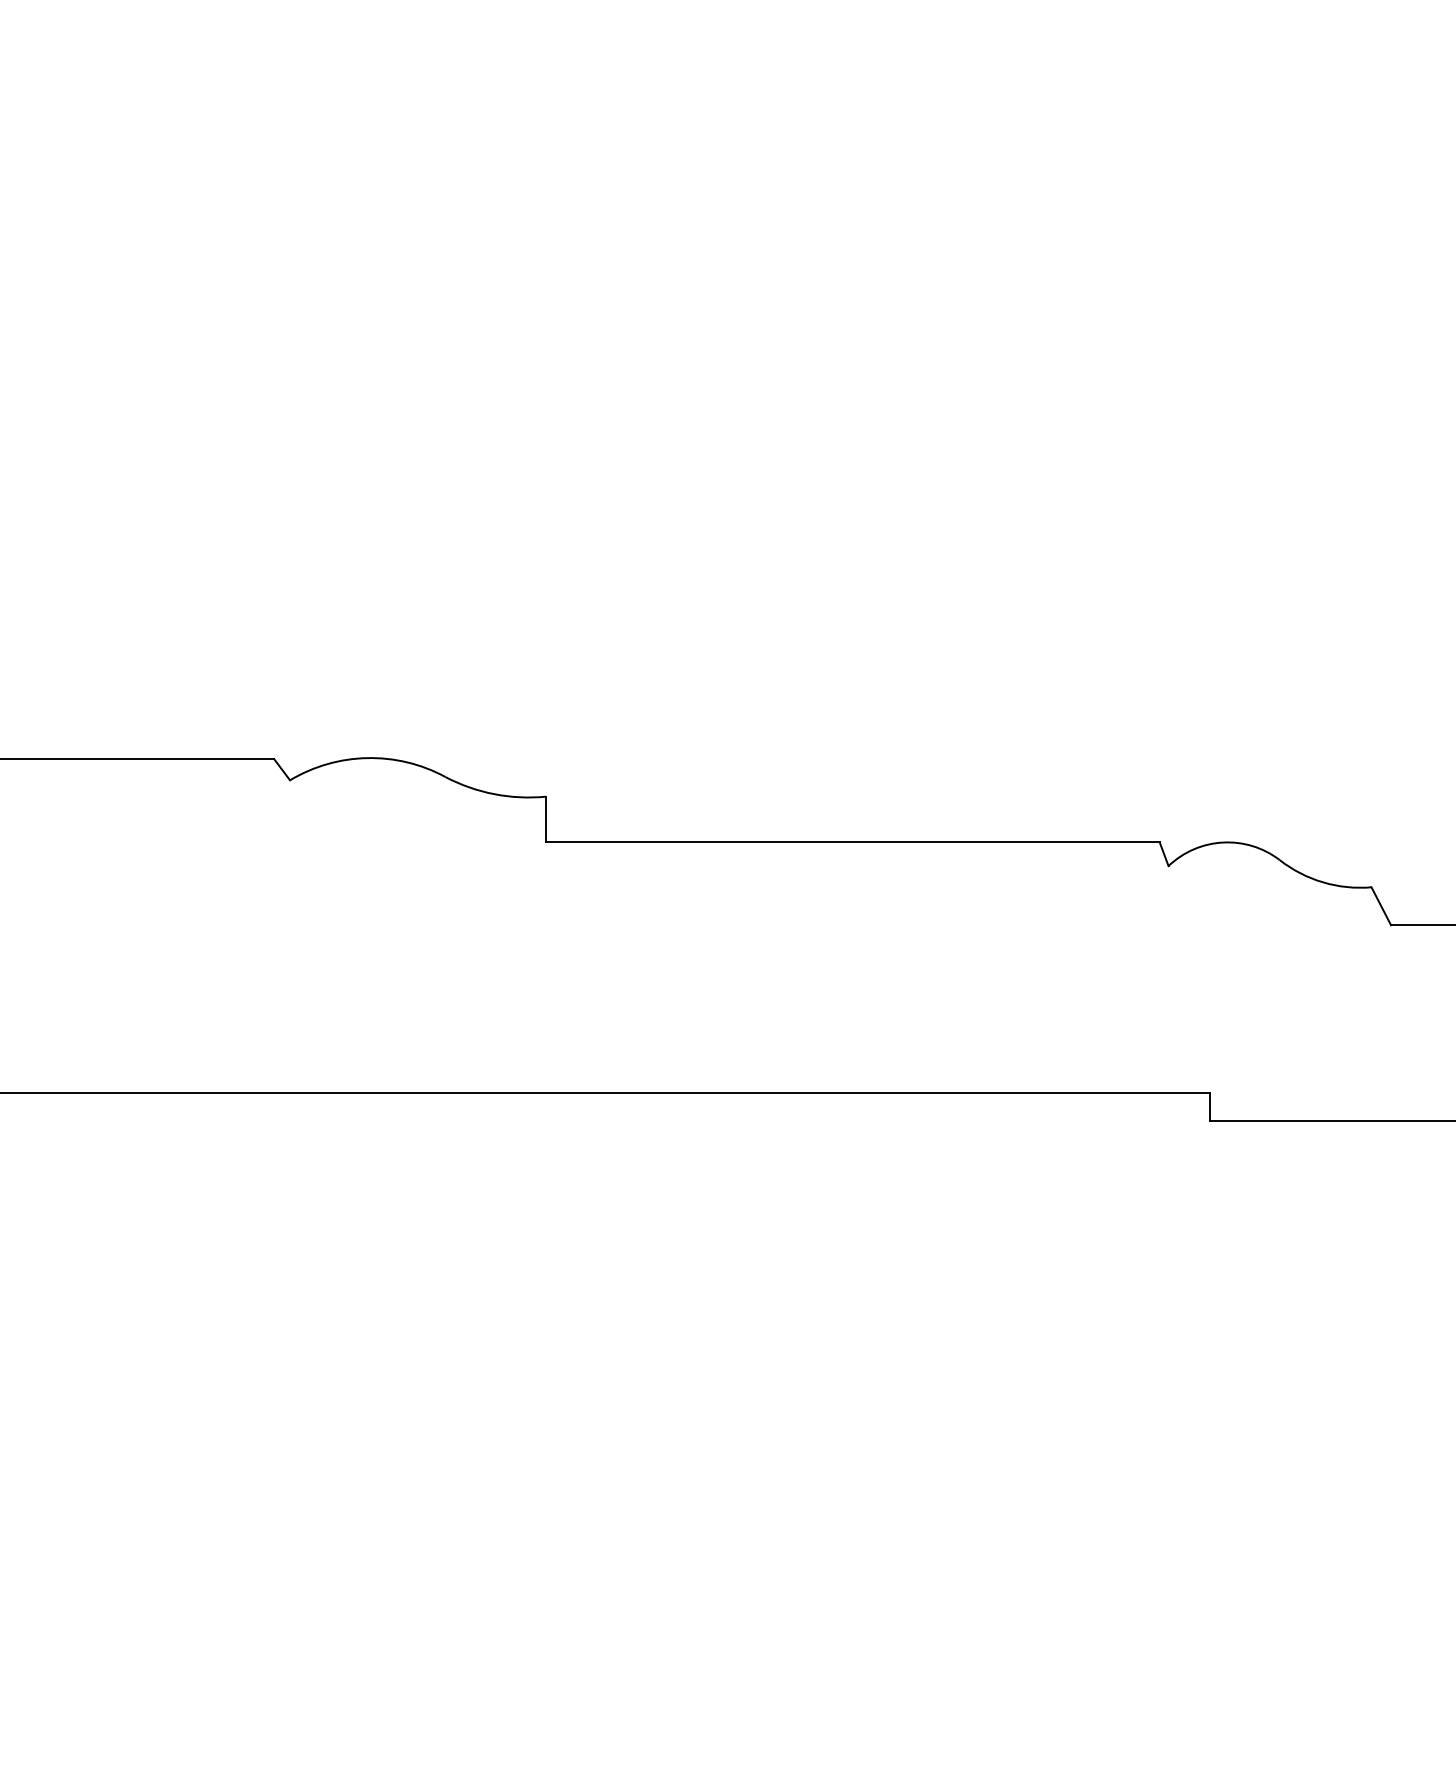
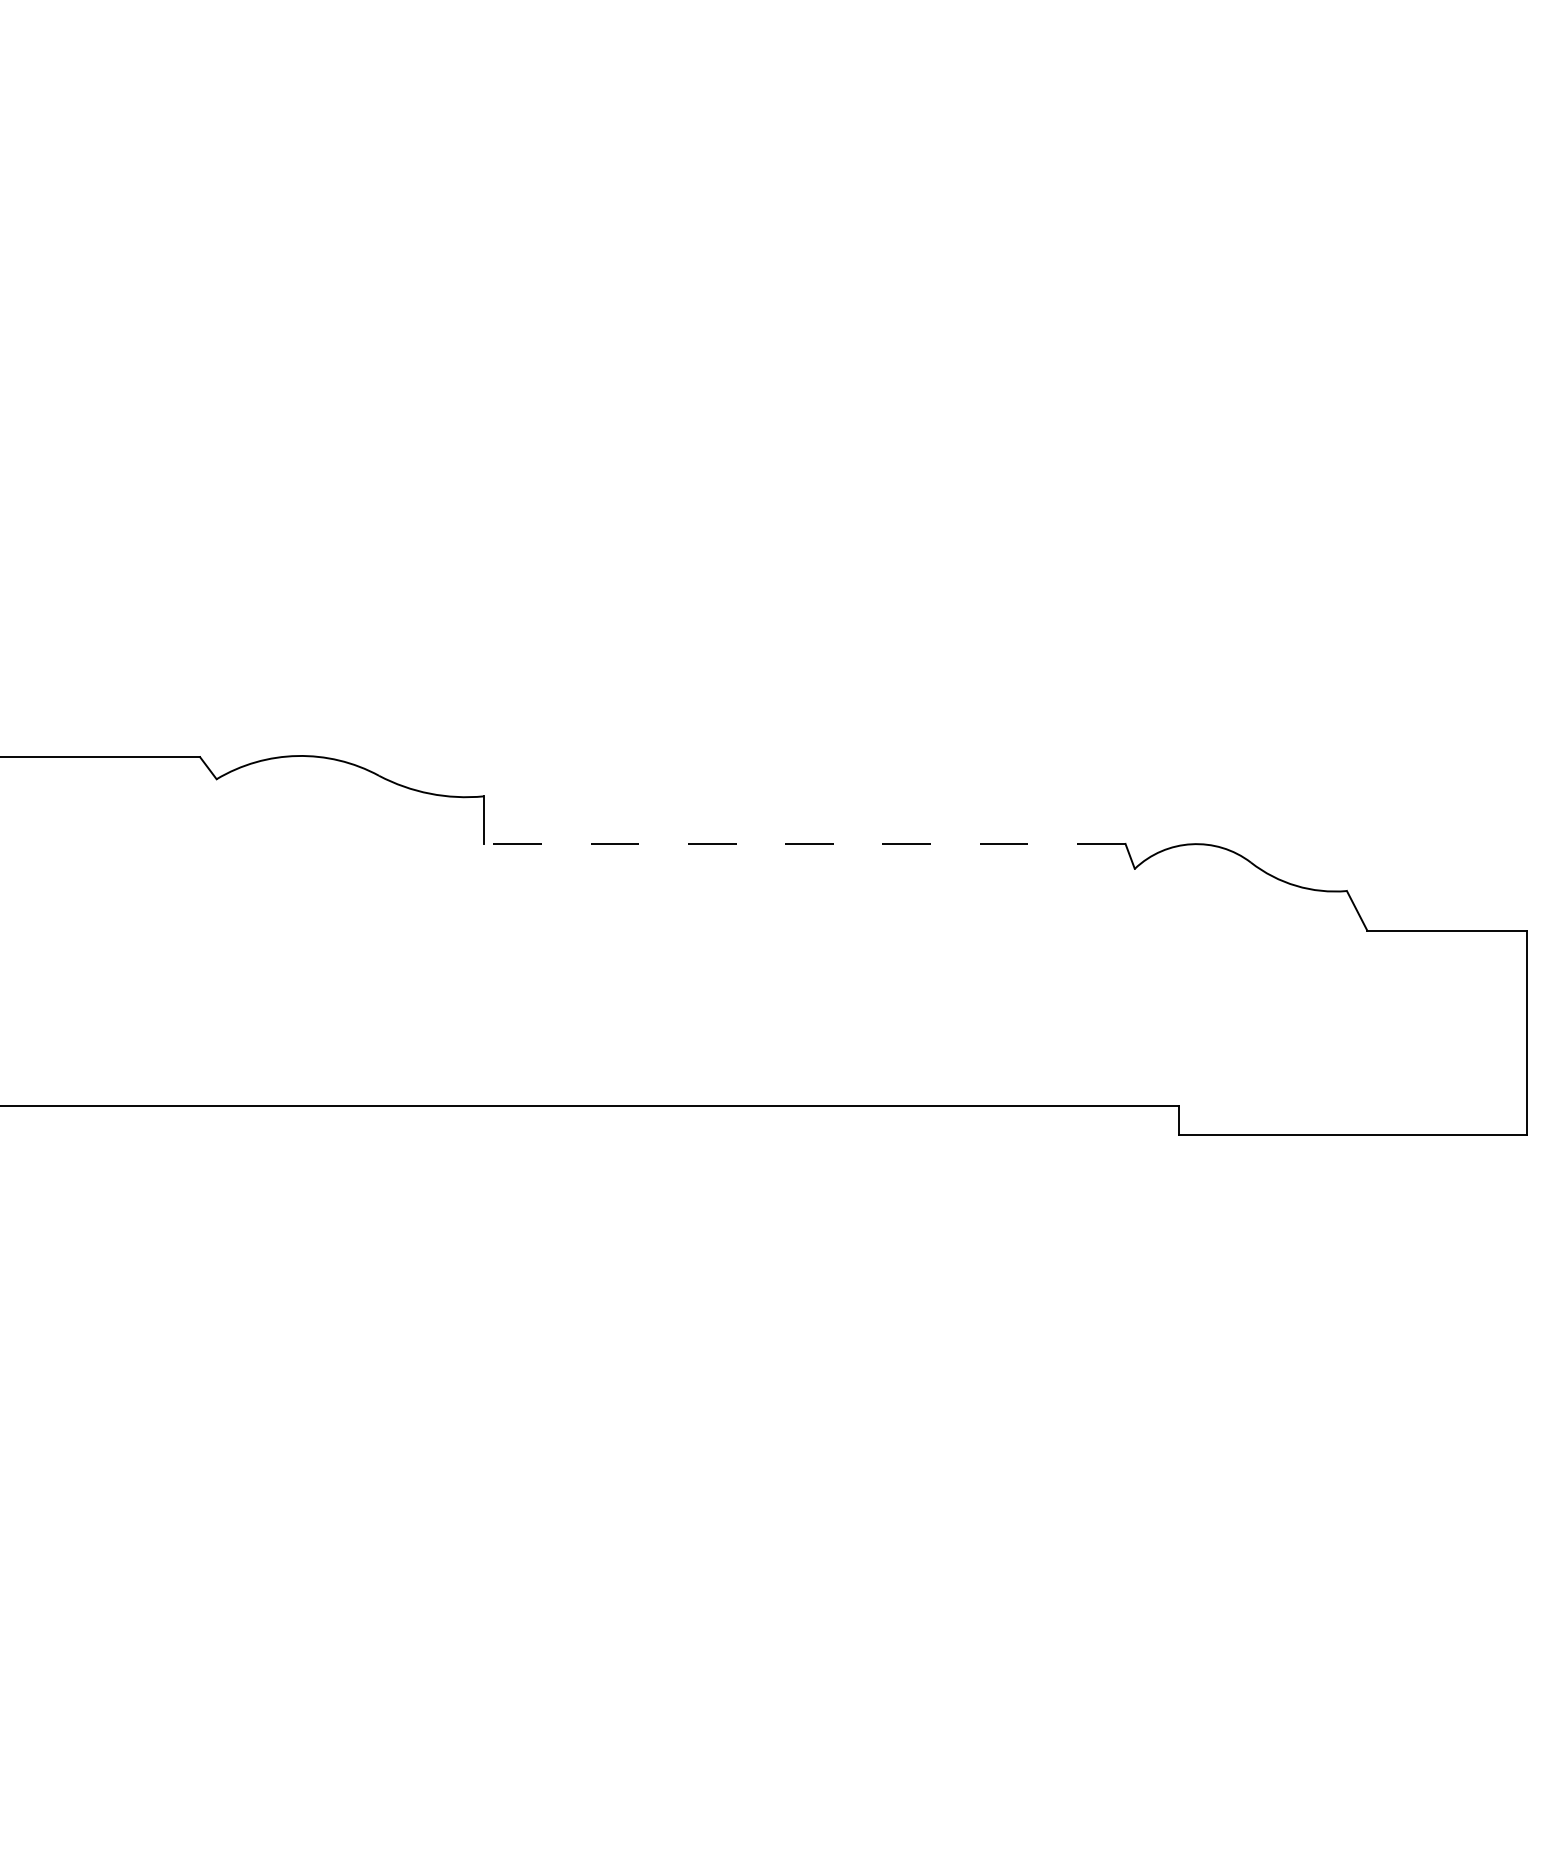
line: (852, 841) -> (804, 843), solid -> dashed

